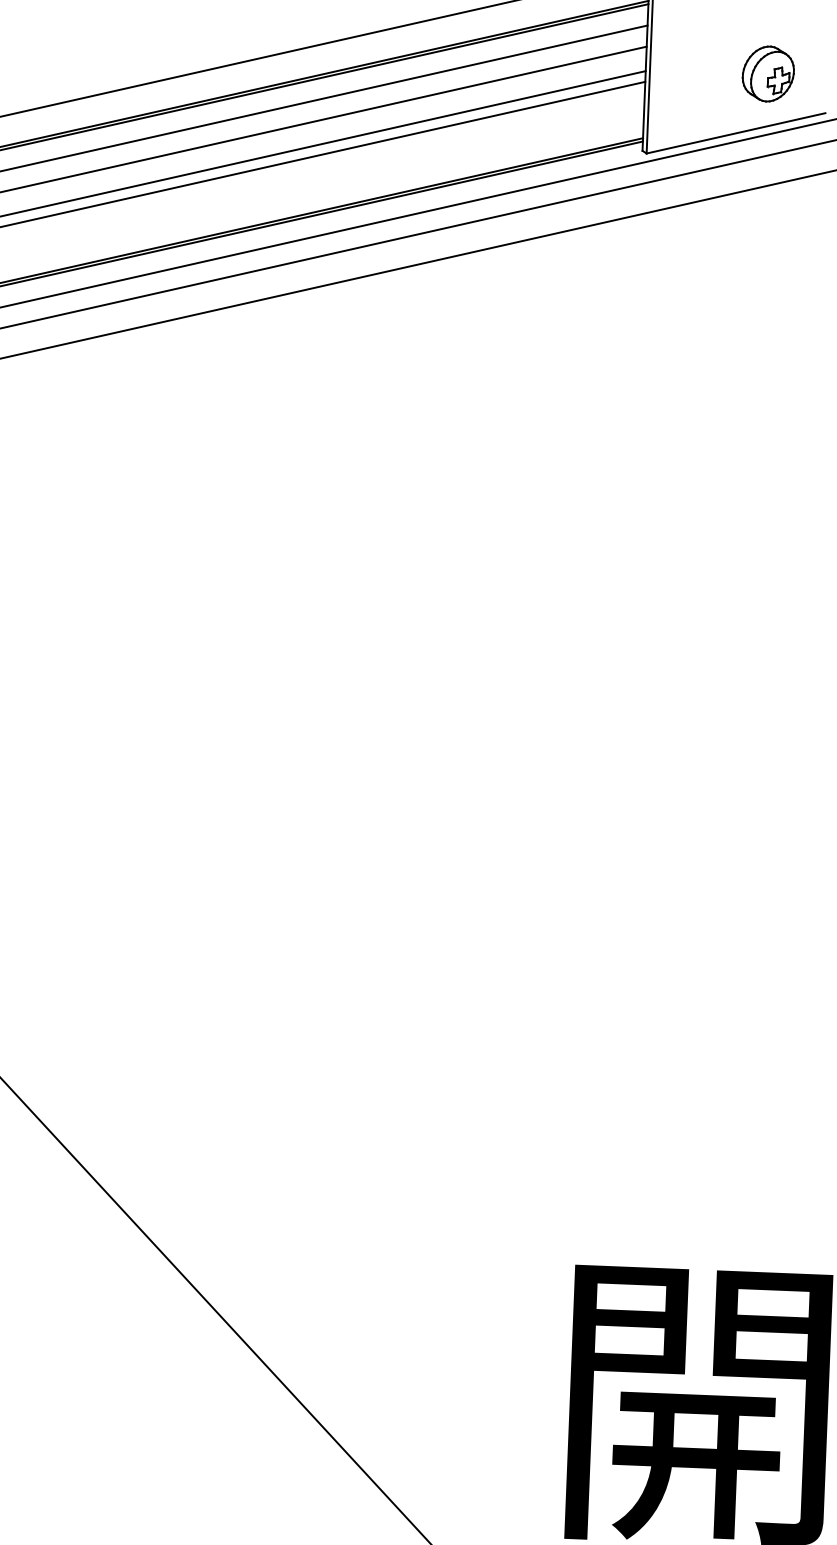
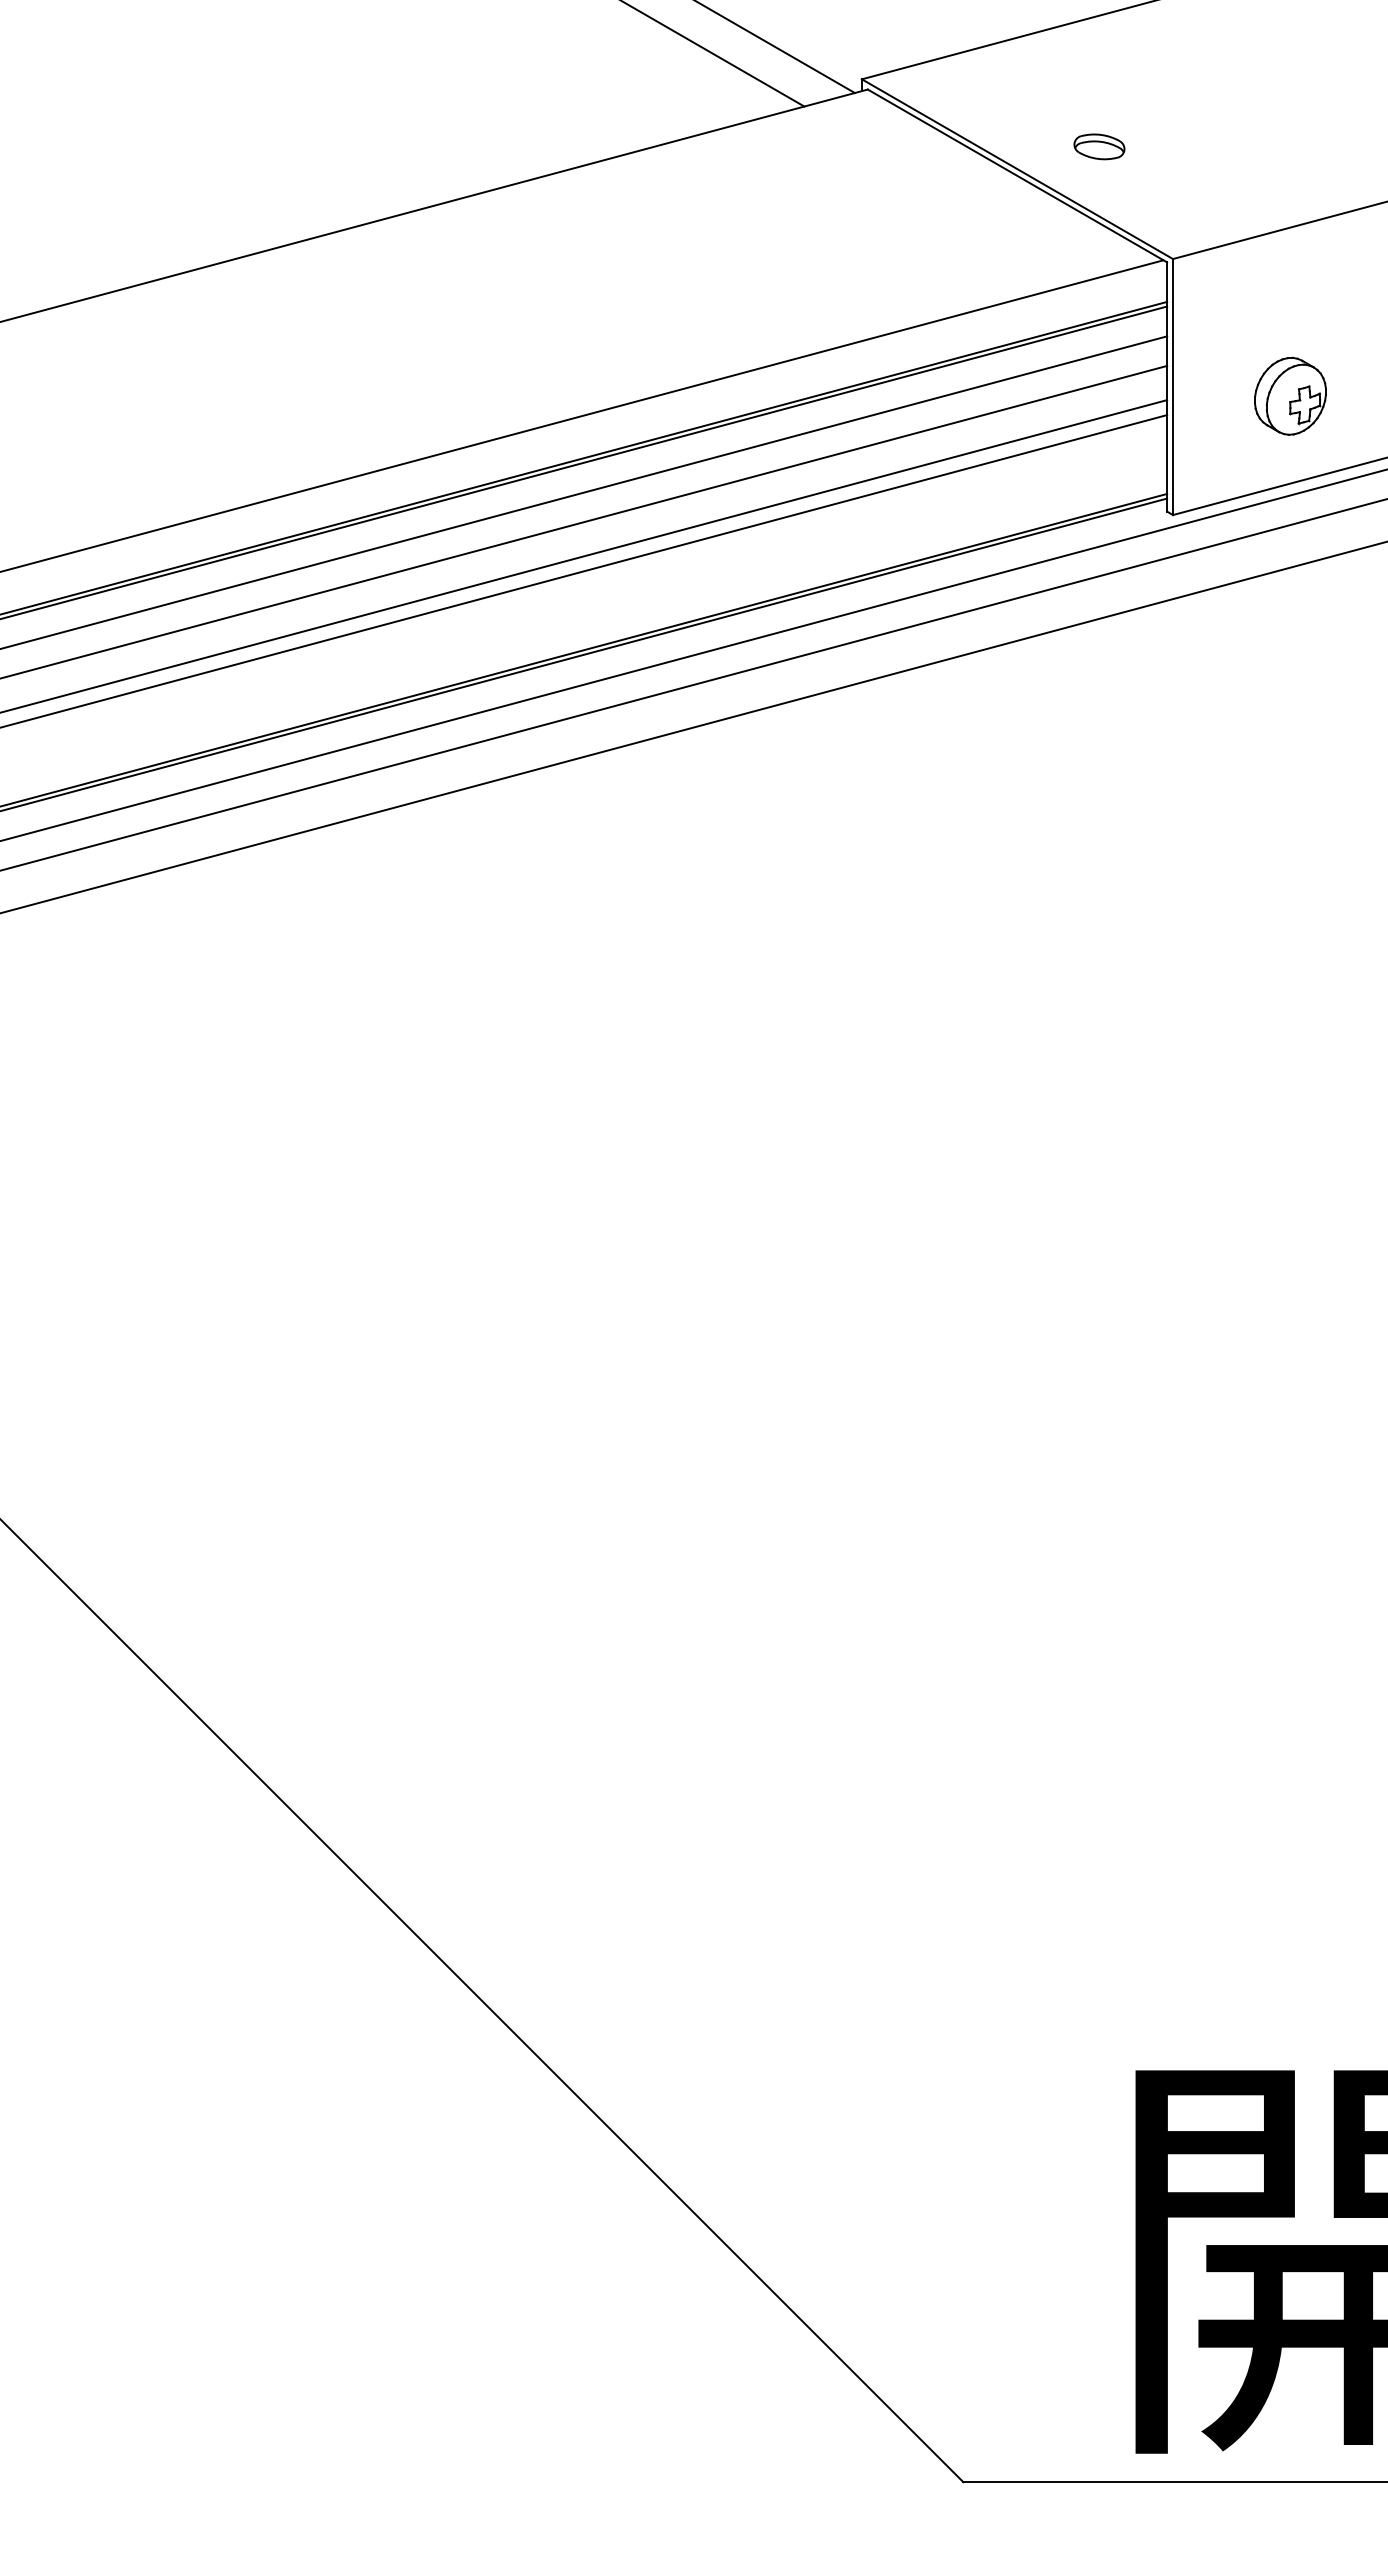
part: (768, 73) -> (1290, 395), moved

